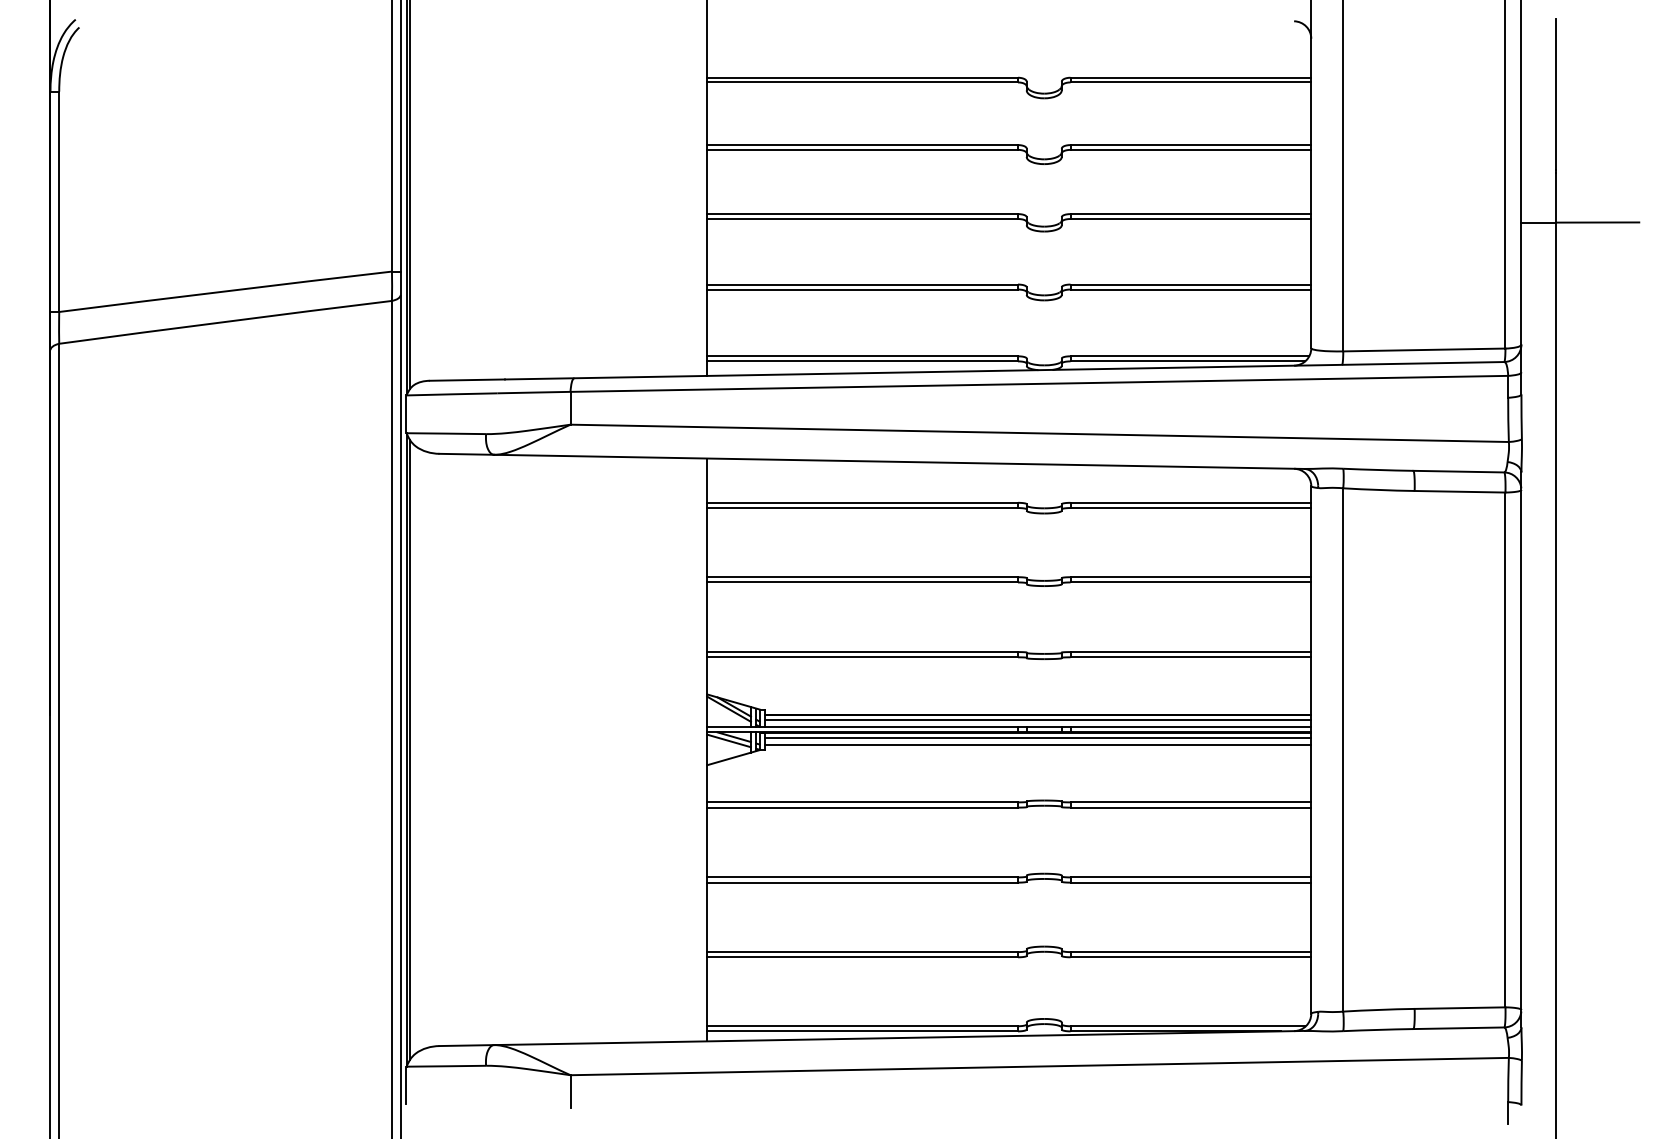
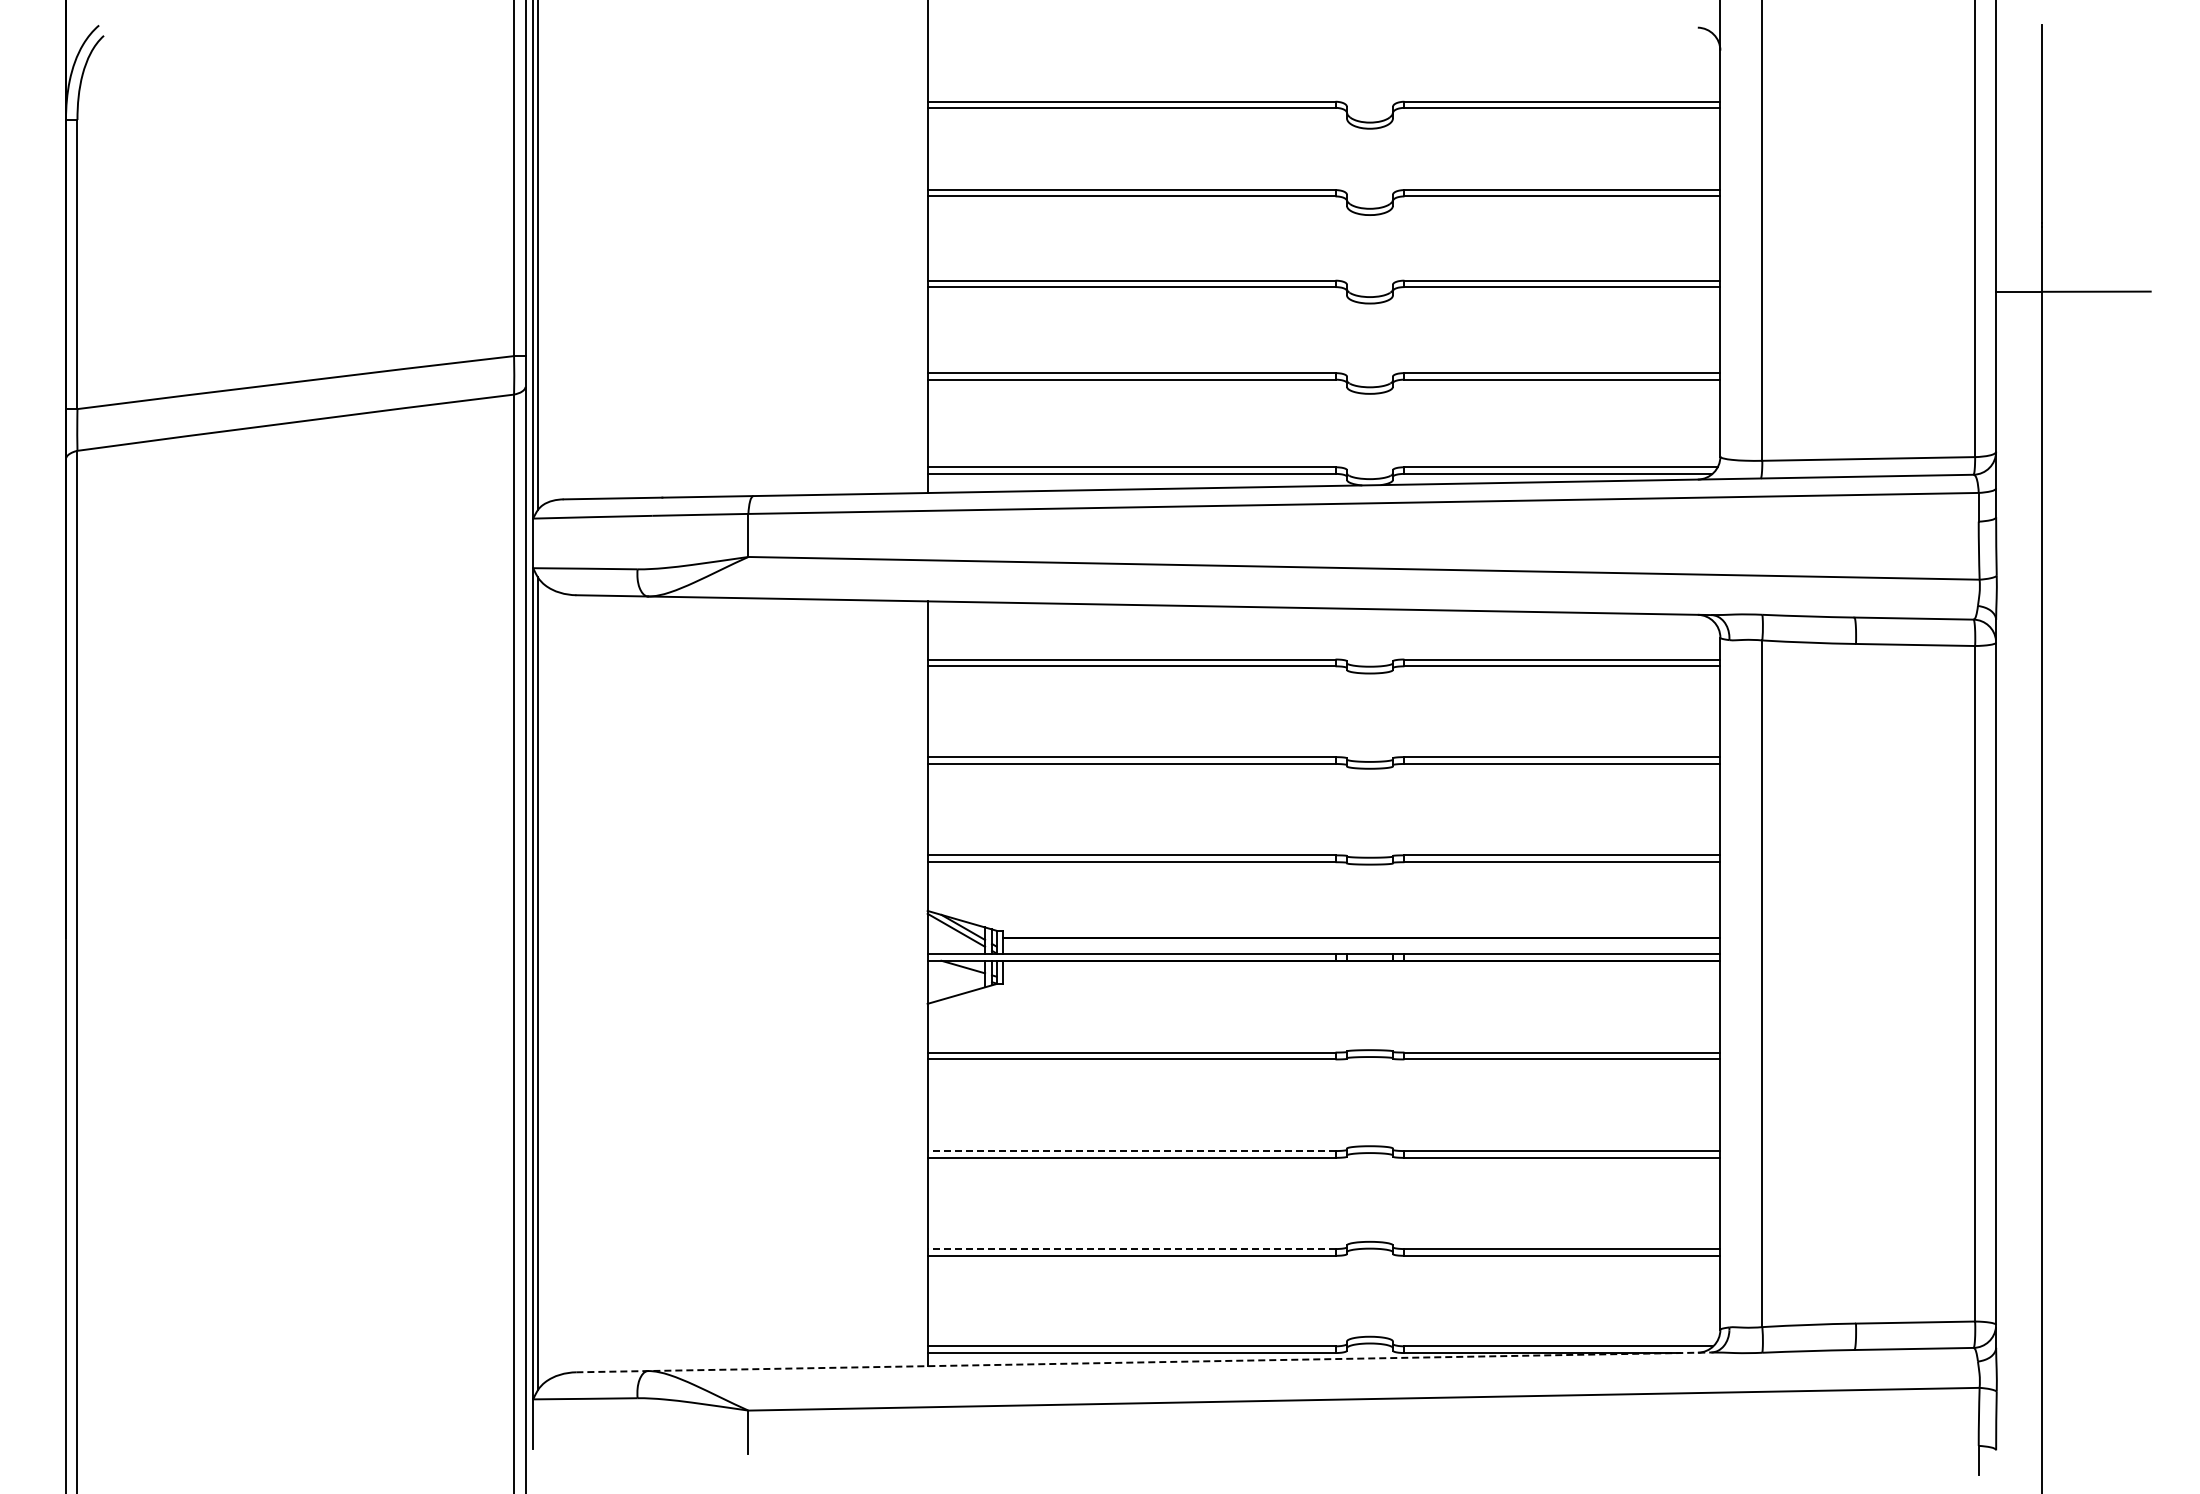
line: (1037, 720) -> (1361, 944), removed
line: (1037, 737) -> (1361, 967), removed
line: (729, 740) -> (956, 971), removed
line: (1037, 744) -> (1361, 976), removed
line: (862, 877) -> (1131, 1151), solid -> dashed
line: (862, 952) -> (1131, 1249), solid -> dashed
line: (871, 1038) -> (1143, 1362), solid -> dashed

